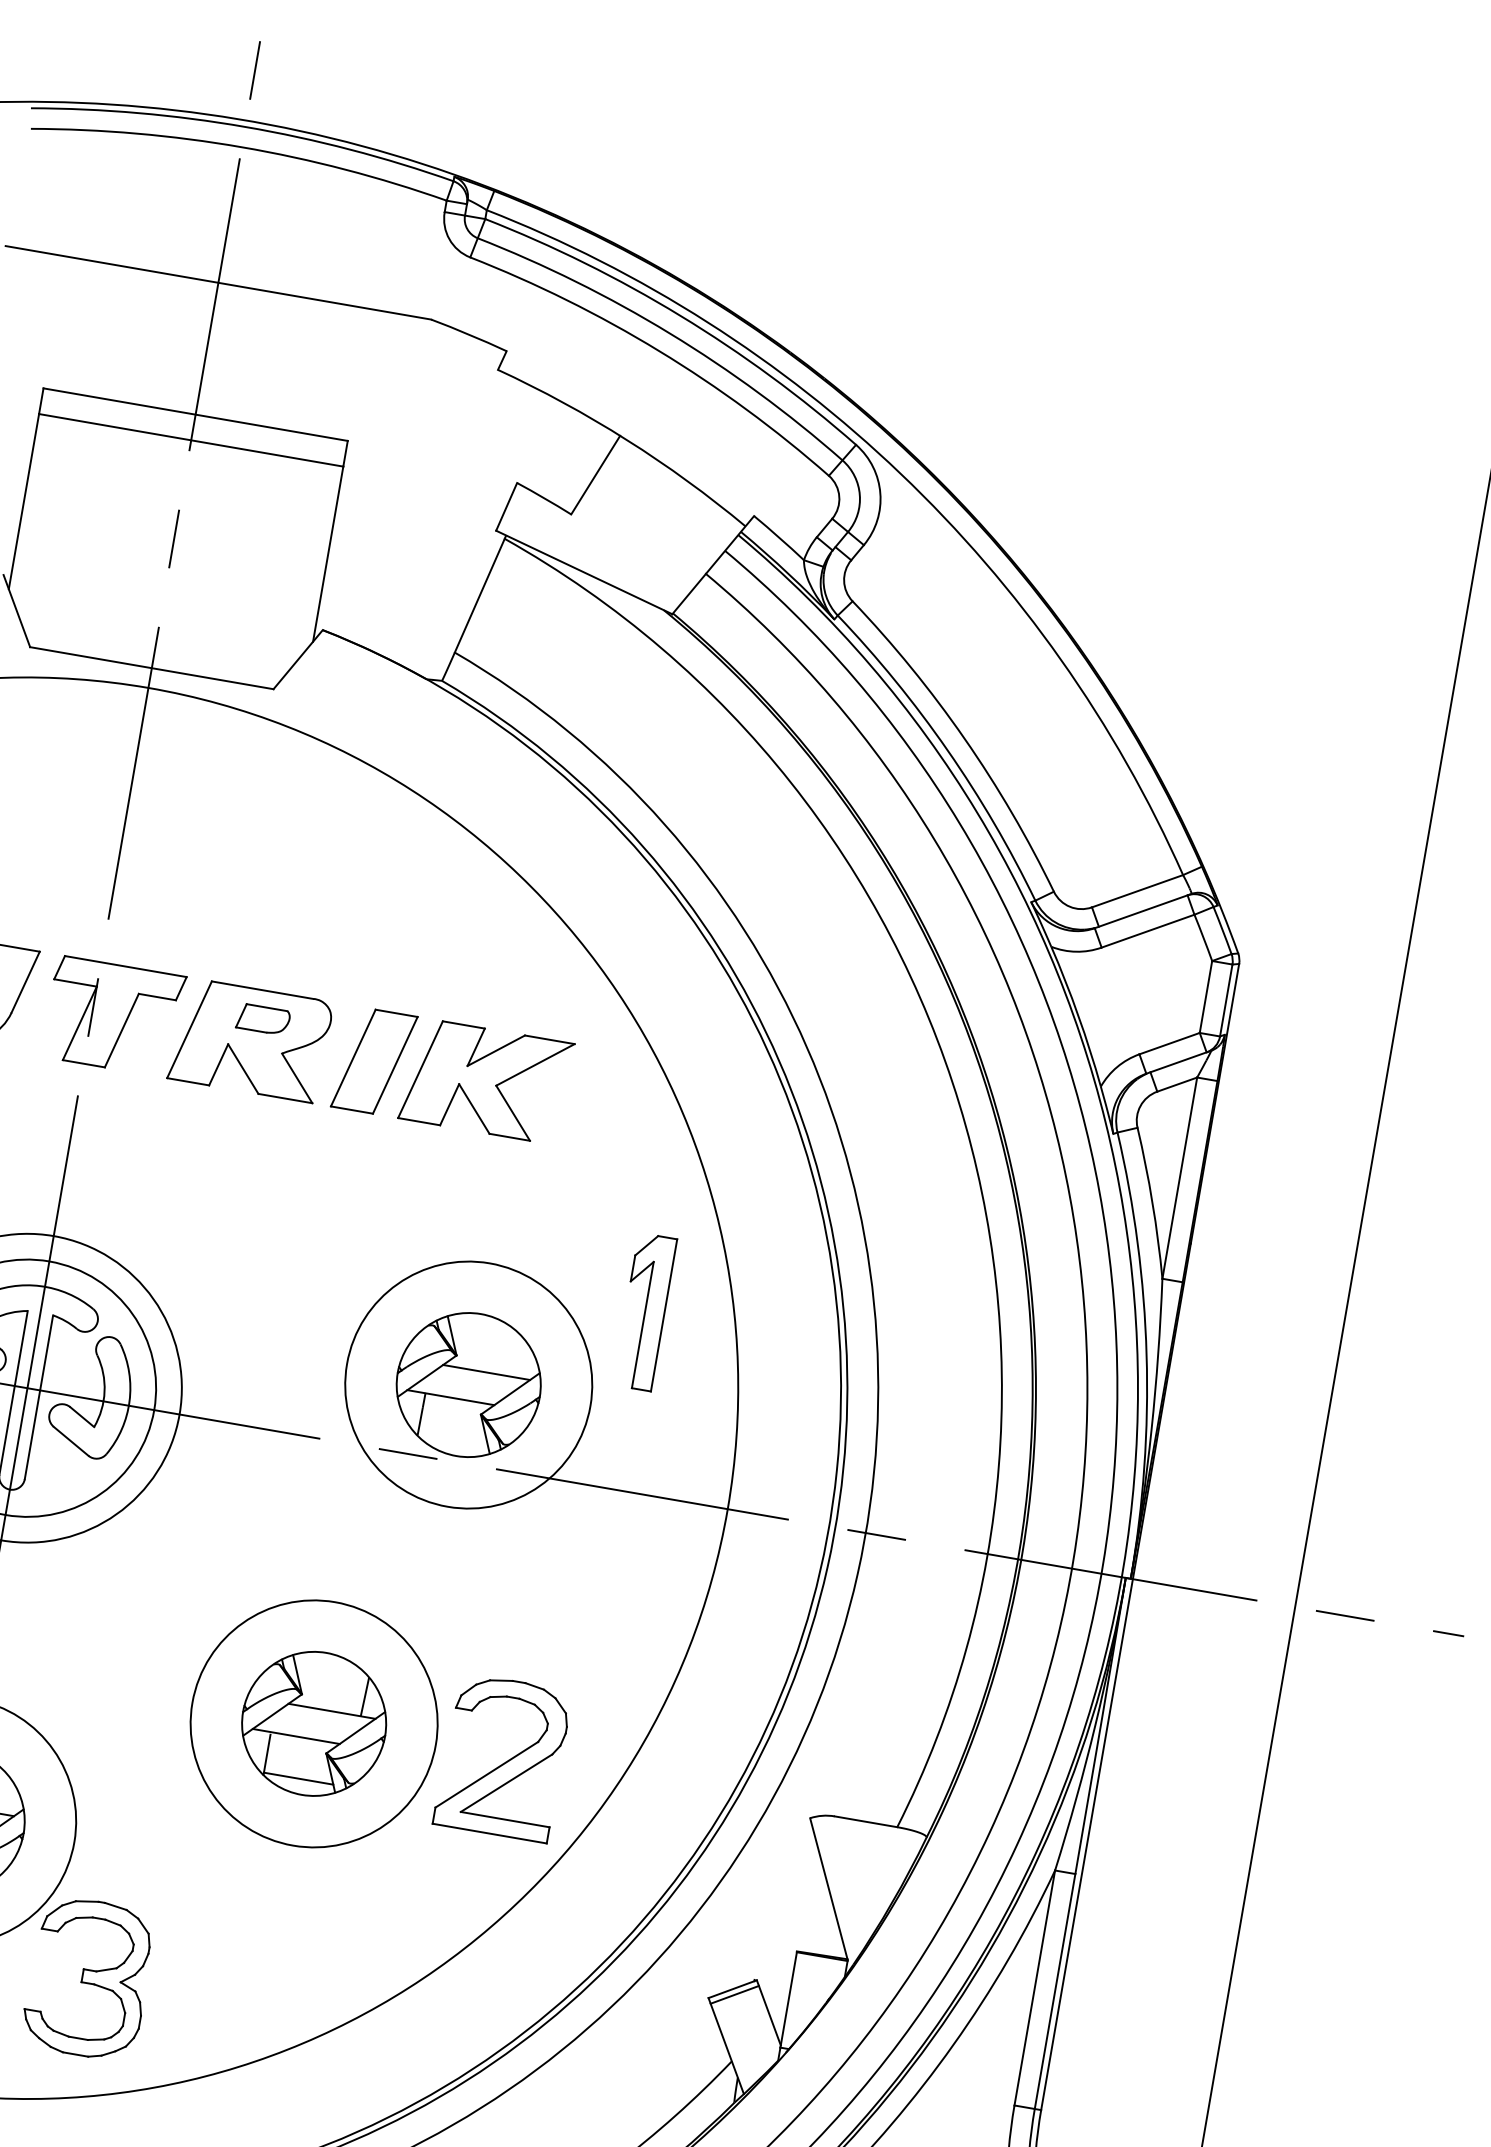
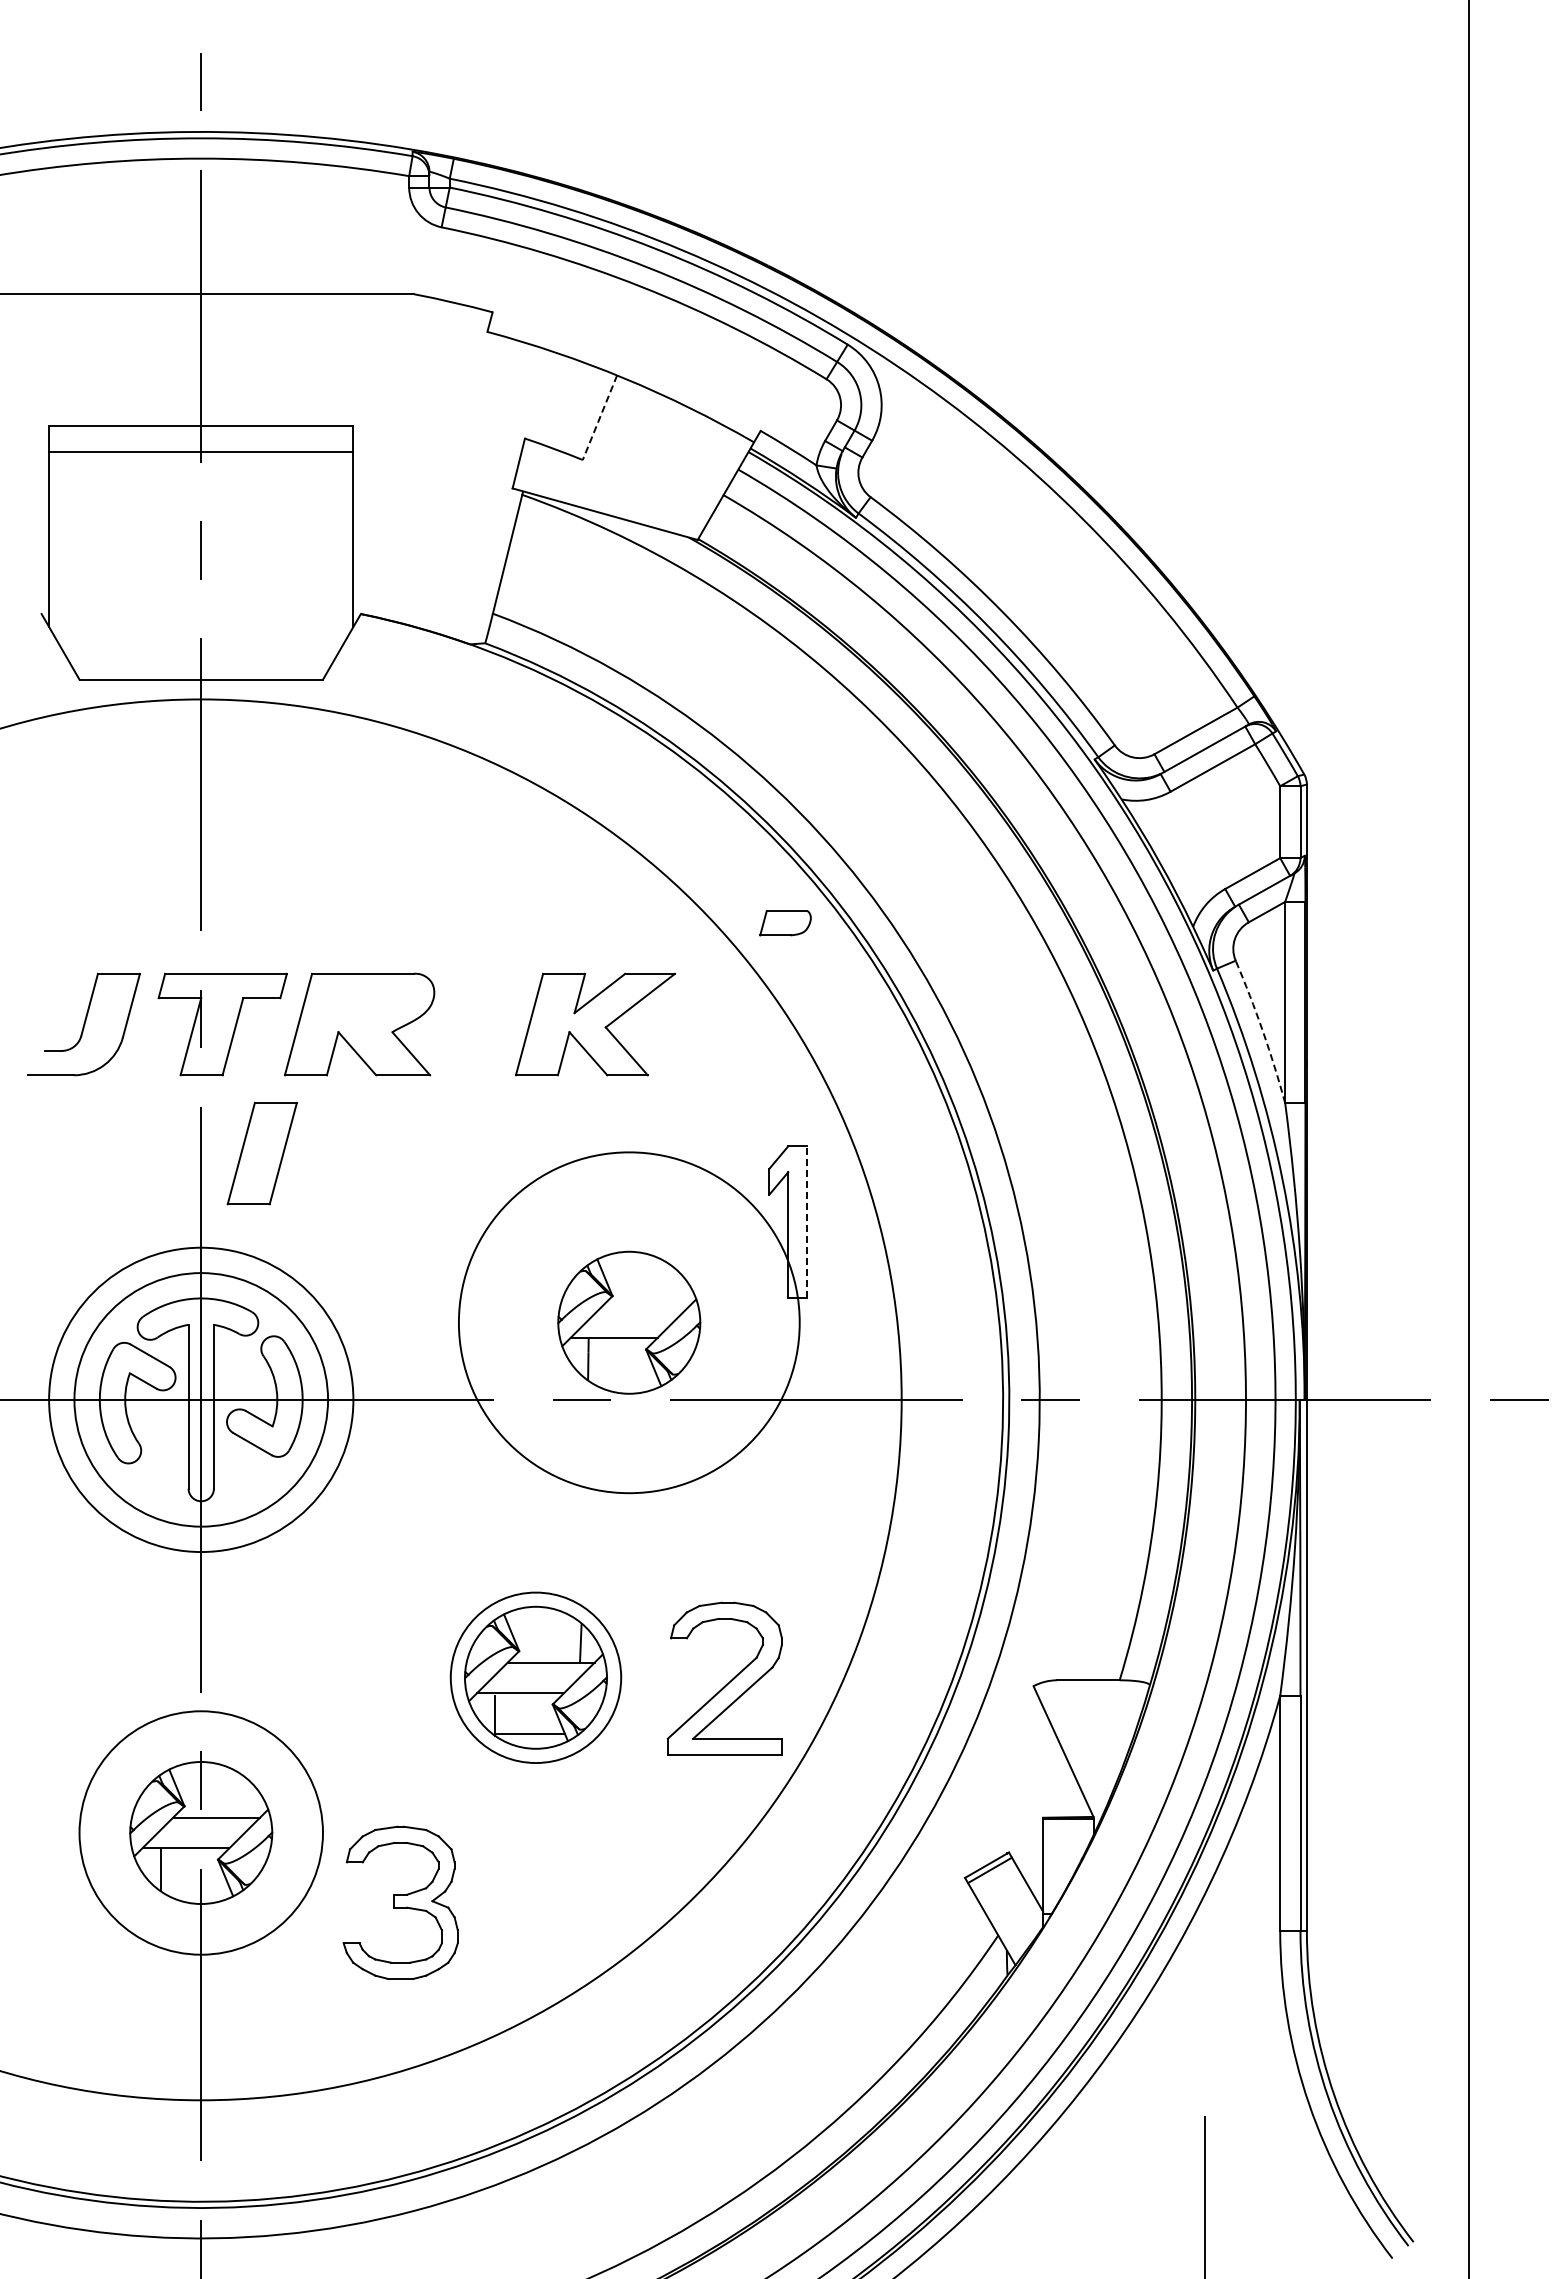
line: (595, 474) -> (599, 417), solid -> dashed
part: (263, 1019) -> (785, 923), moved
part: (373, 1061) -> (261, 1153), moved
arc: (1152, 1203) -> (1262, 1031), solid -> dashed
line: (664, 1314) -> (807, 1221), solid -> dashed
line: (486, 1372) -> (644, 1307), removed
circle: (468, 1384) -> (629, 1322), size x1.4
circle: (313, 1723) -> (535, 1677), size x0.7
part: (88, 1978) -> (400, 1902), moved

